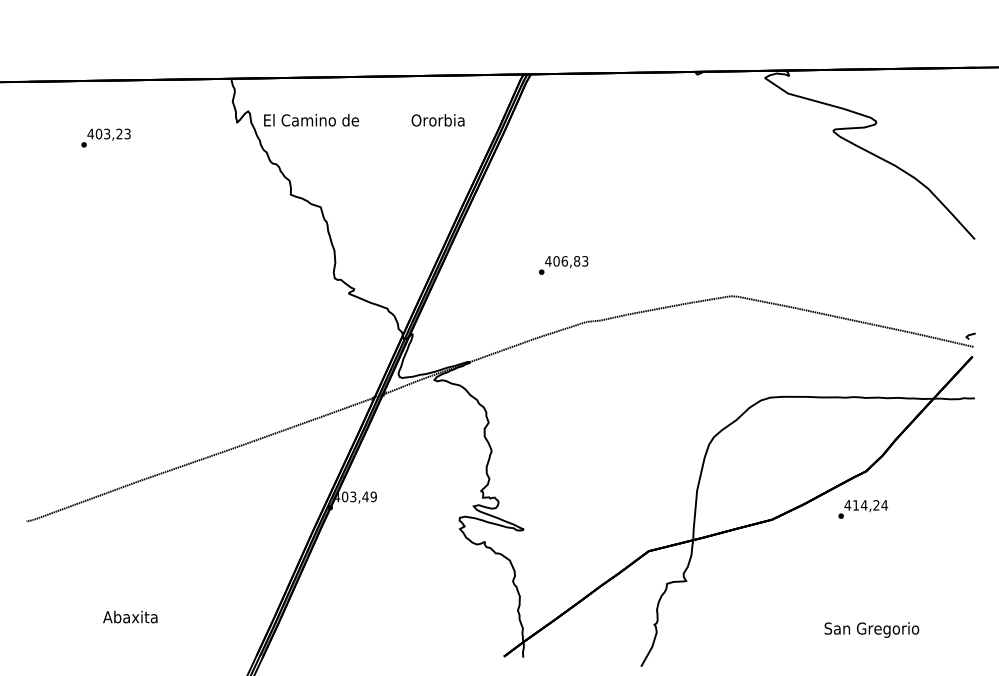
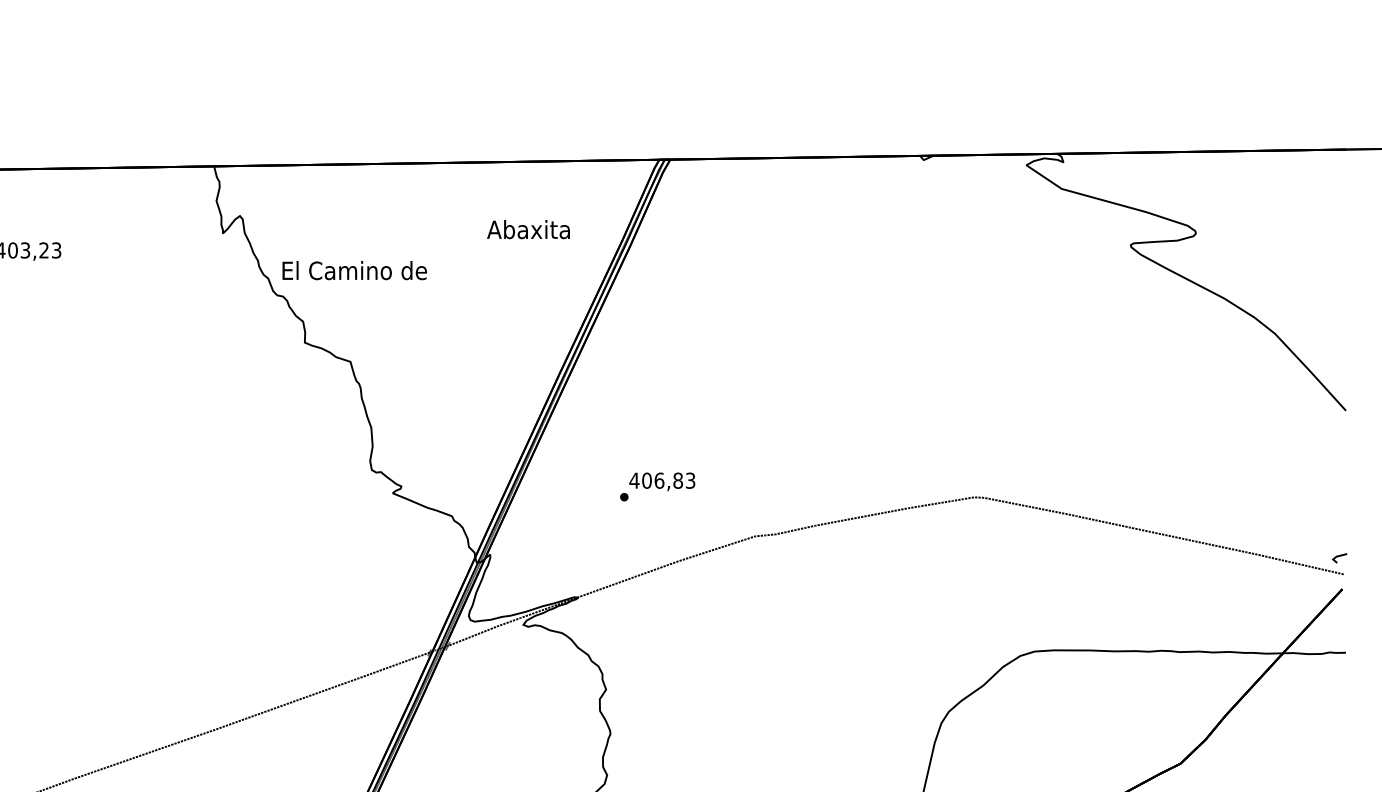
text: (311, 120) -> (354, 270), moved
text: (437, 120) -> (528, 229), Ororbia -> Abaxita
text: (563, 265) -> (657, 487), moved

